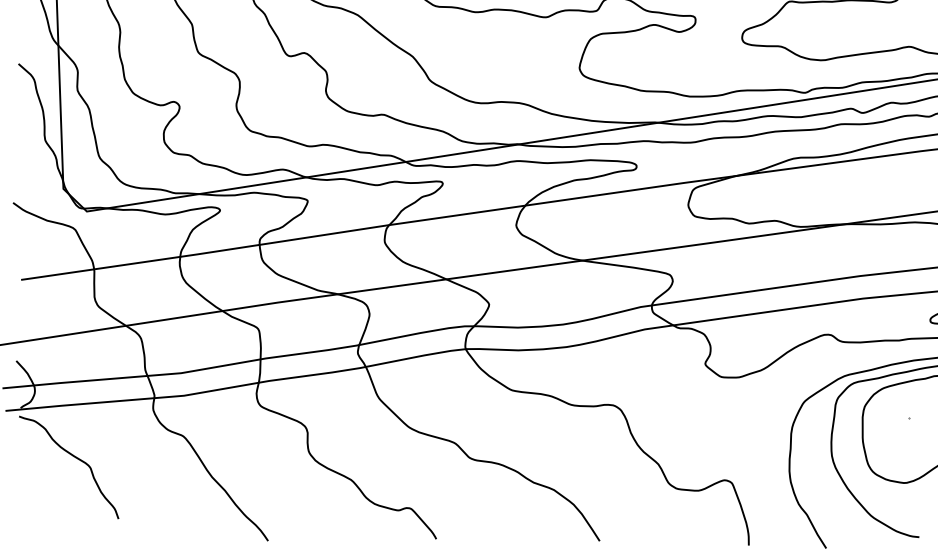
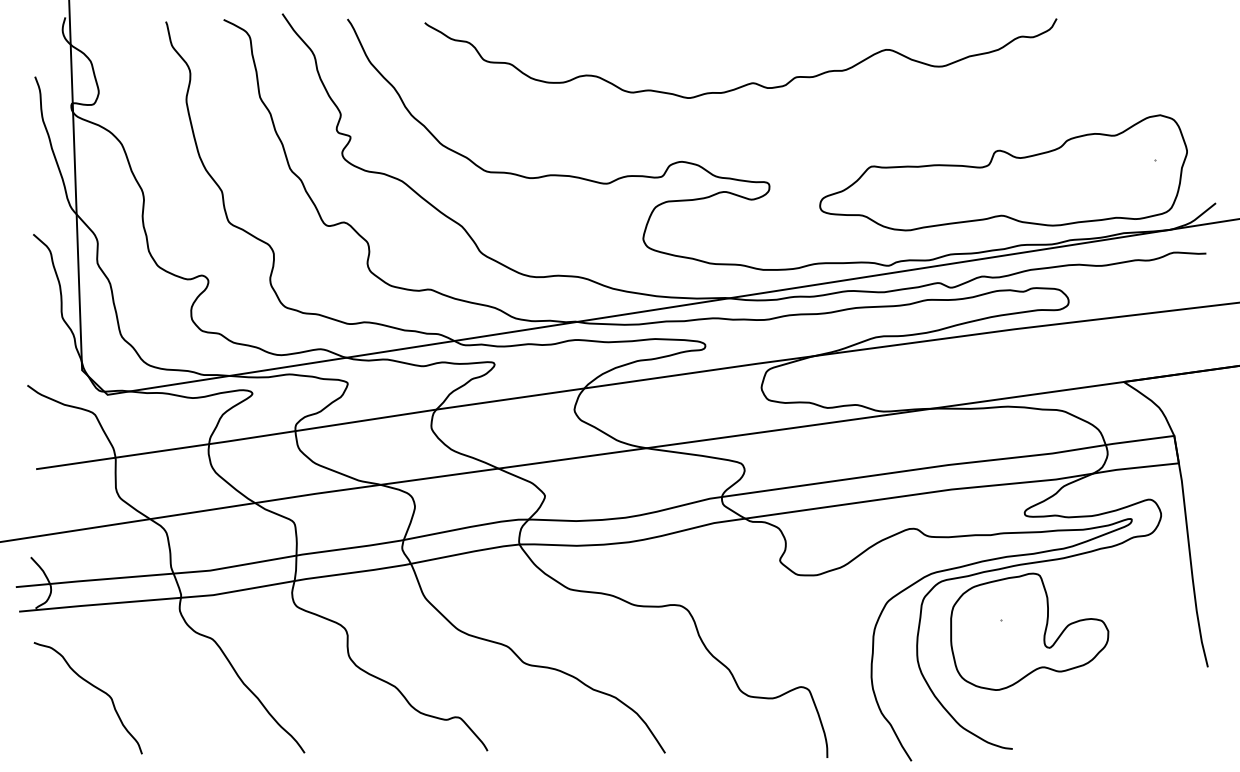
curve: (75, 458) -> (95, 688), moved

